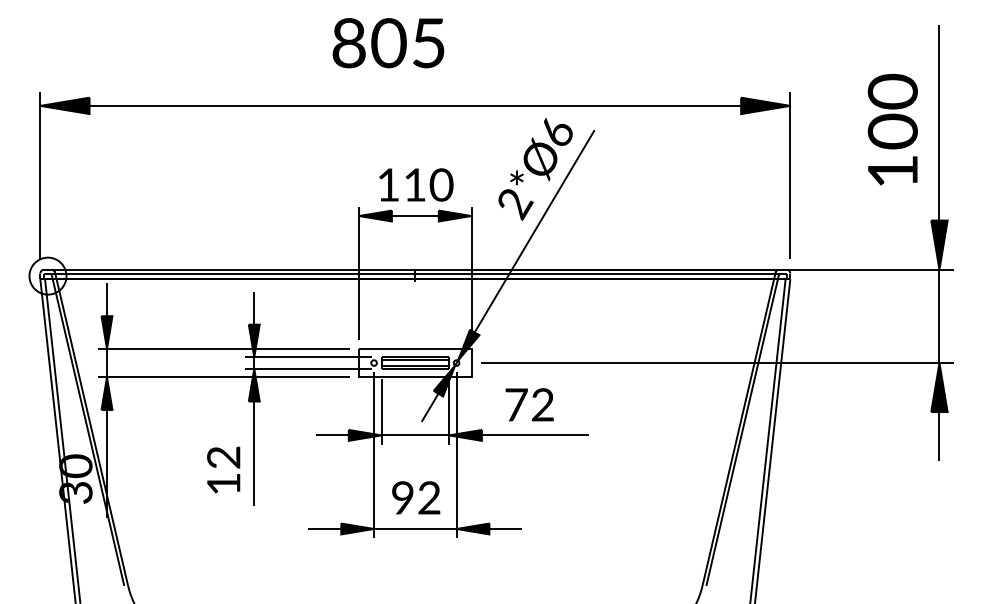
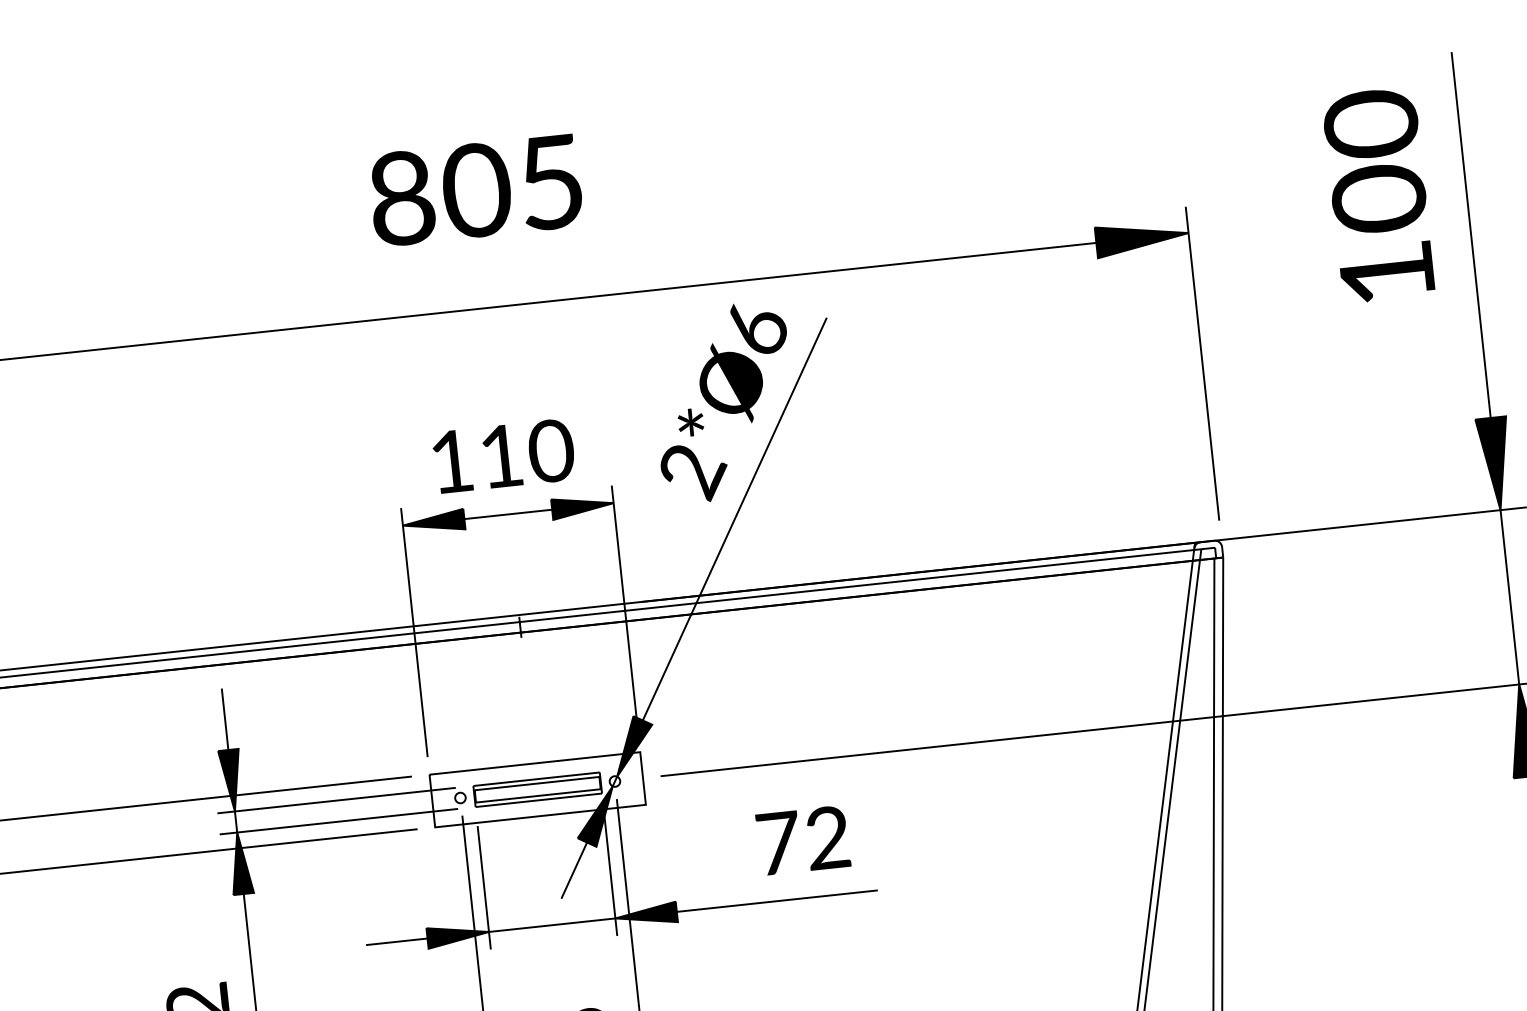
text: (388, 43) -> (475, 191), moved
text: (892, 129) -> (1377, 195), moved
text: (529, 404) -> (802, 839), moved

